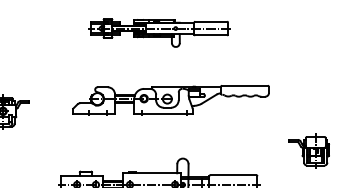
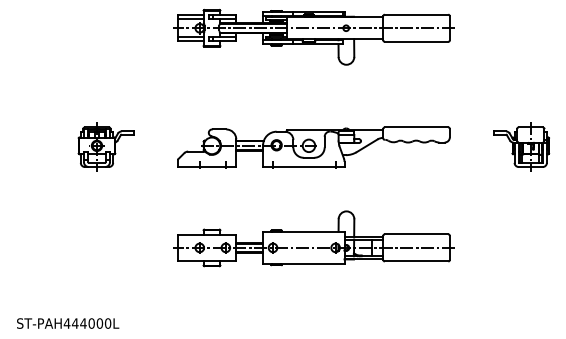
part: (159, 33) -> (313, 37), size x1.43
part: (170, 100) -> (313, 147), moved
part: (309, 150) -> (521, 146), moved

